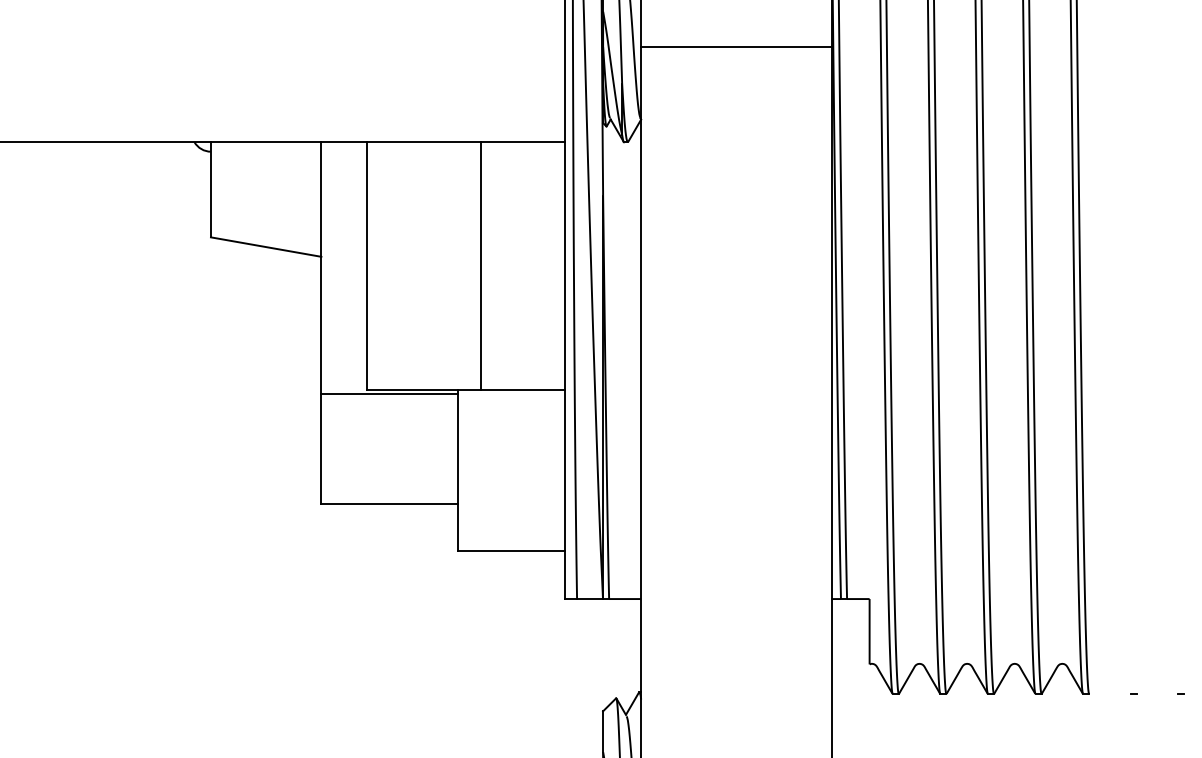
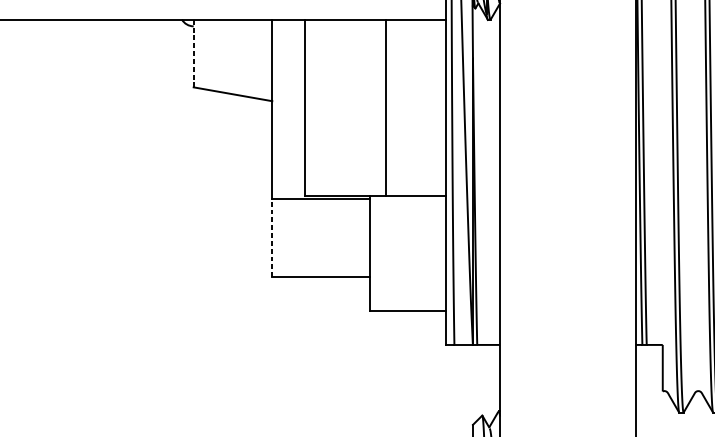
line: (210, 189) -> (193, 53), solid -> dashed
line: (321, 449) -> (272, 238), solid -> dashed

